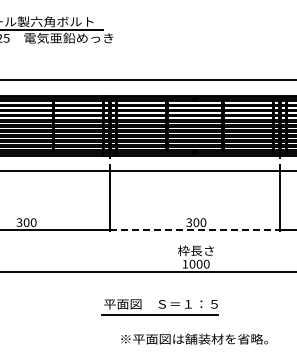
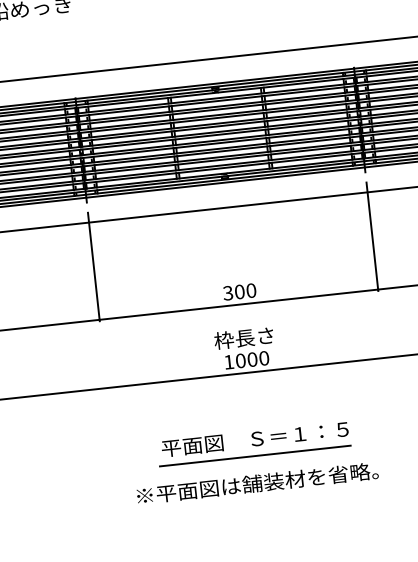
line: (195, 230) -> (239, 304), dashed -> solid
part: (159, 307) -> (253, 444), moved

